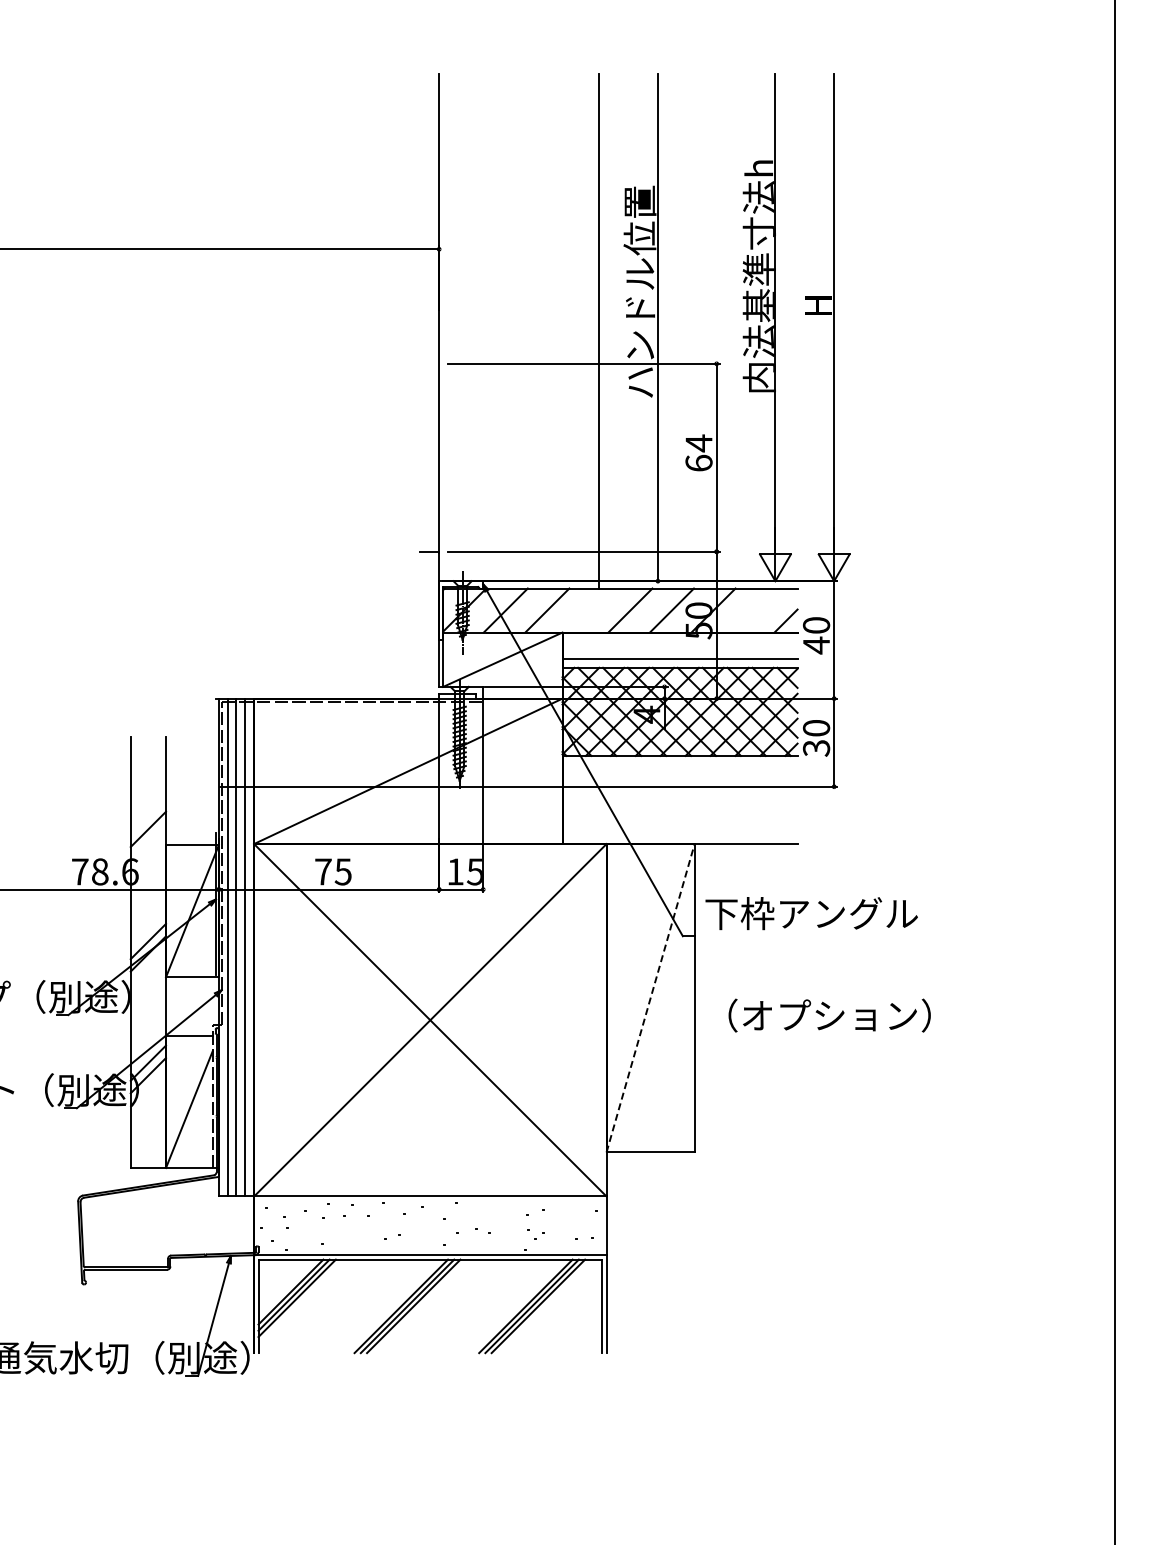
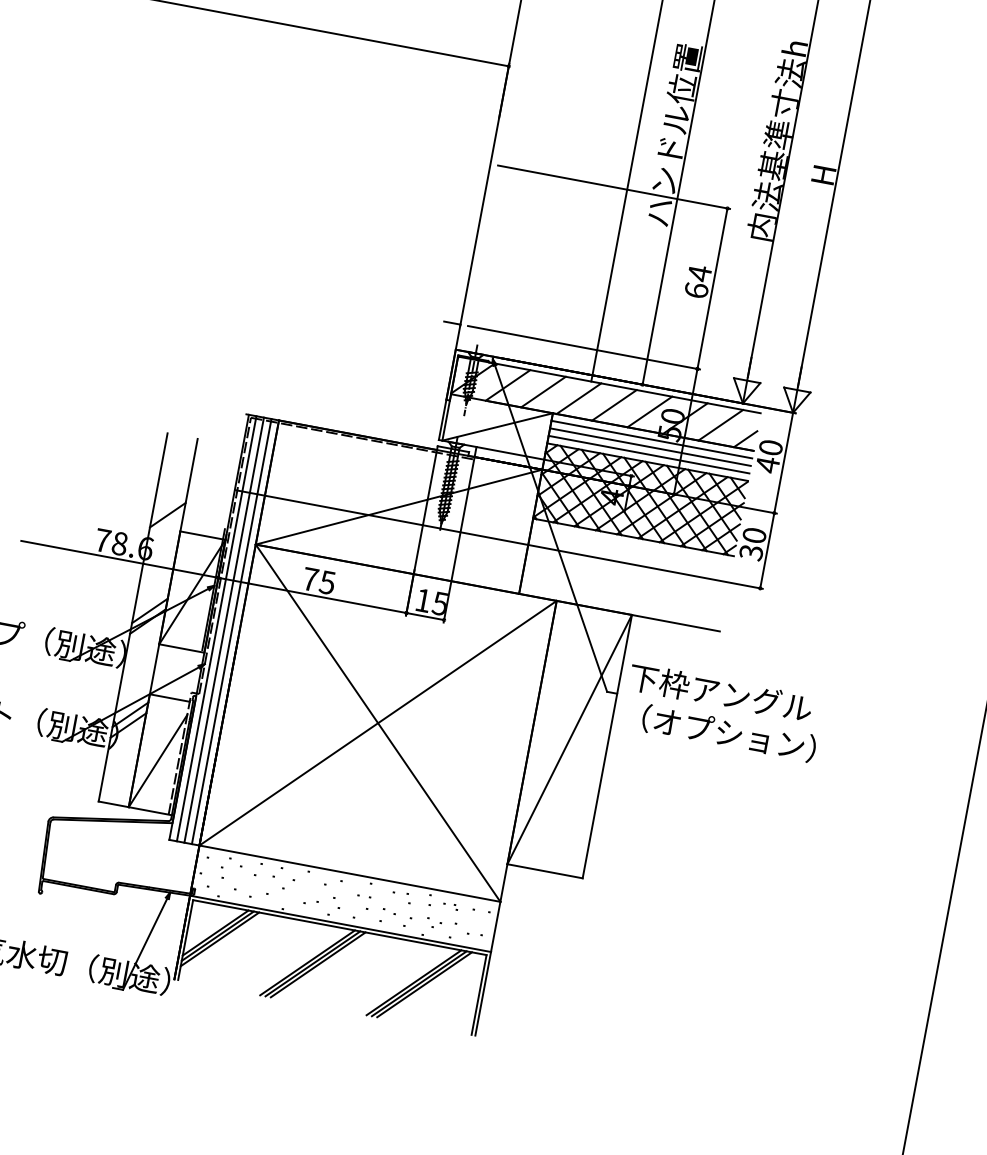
line: (588, 610) -> (578, 398), added
line: (755, 610) -> (721, 425), added
line: (679, 641) -> (651, 439), added
line: (679, 650) -> (649, 447), added
line: (650, 997) -> (569, 738), dashed -> solid
text: (829, 1015) -> (728, 733), moved

